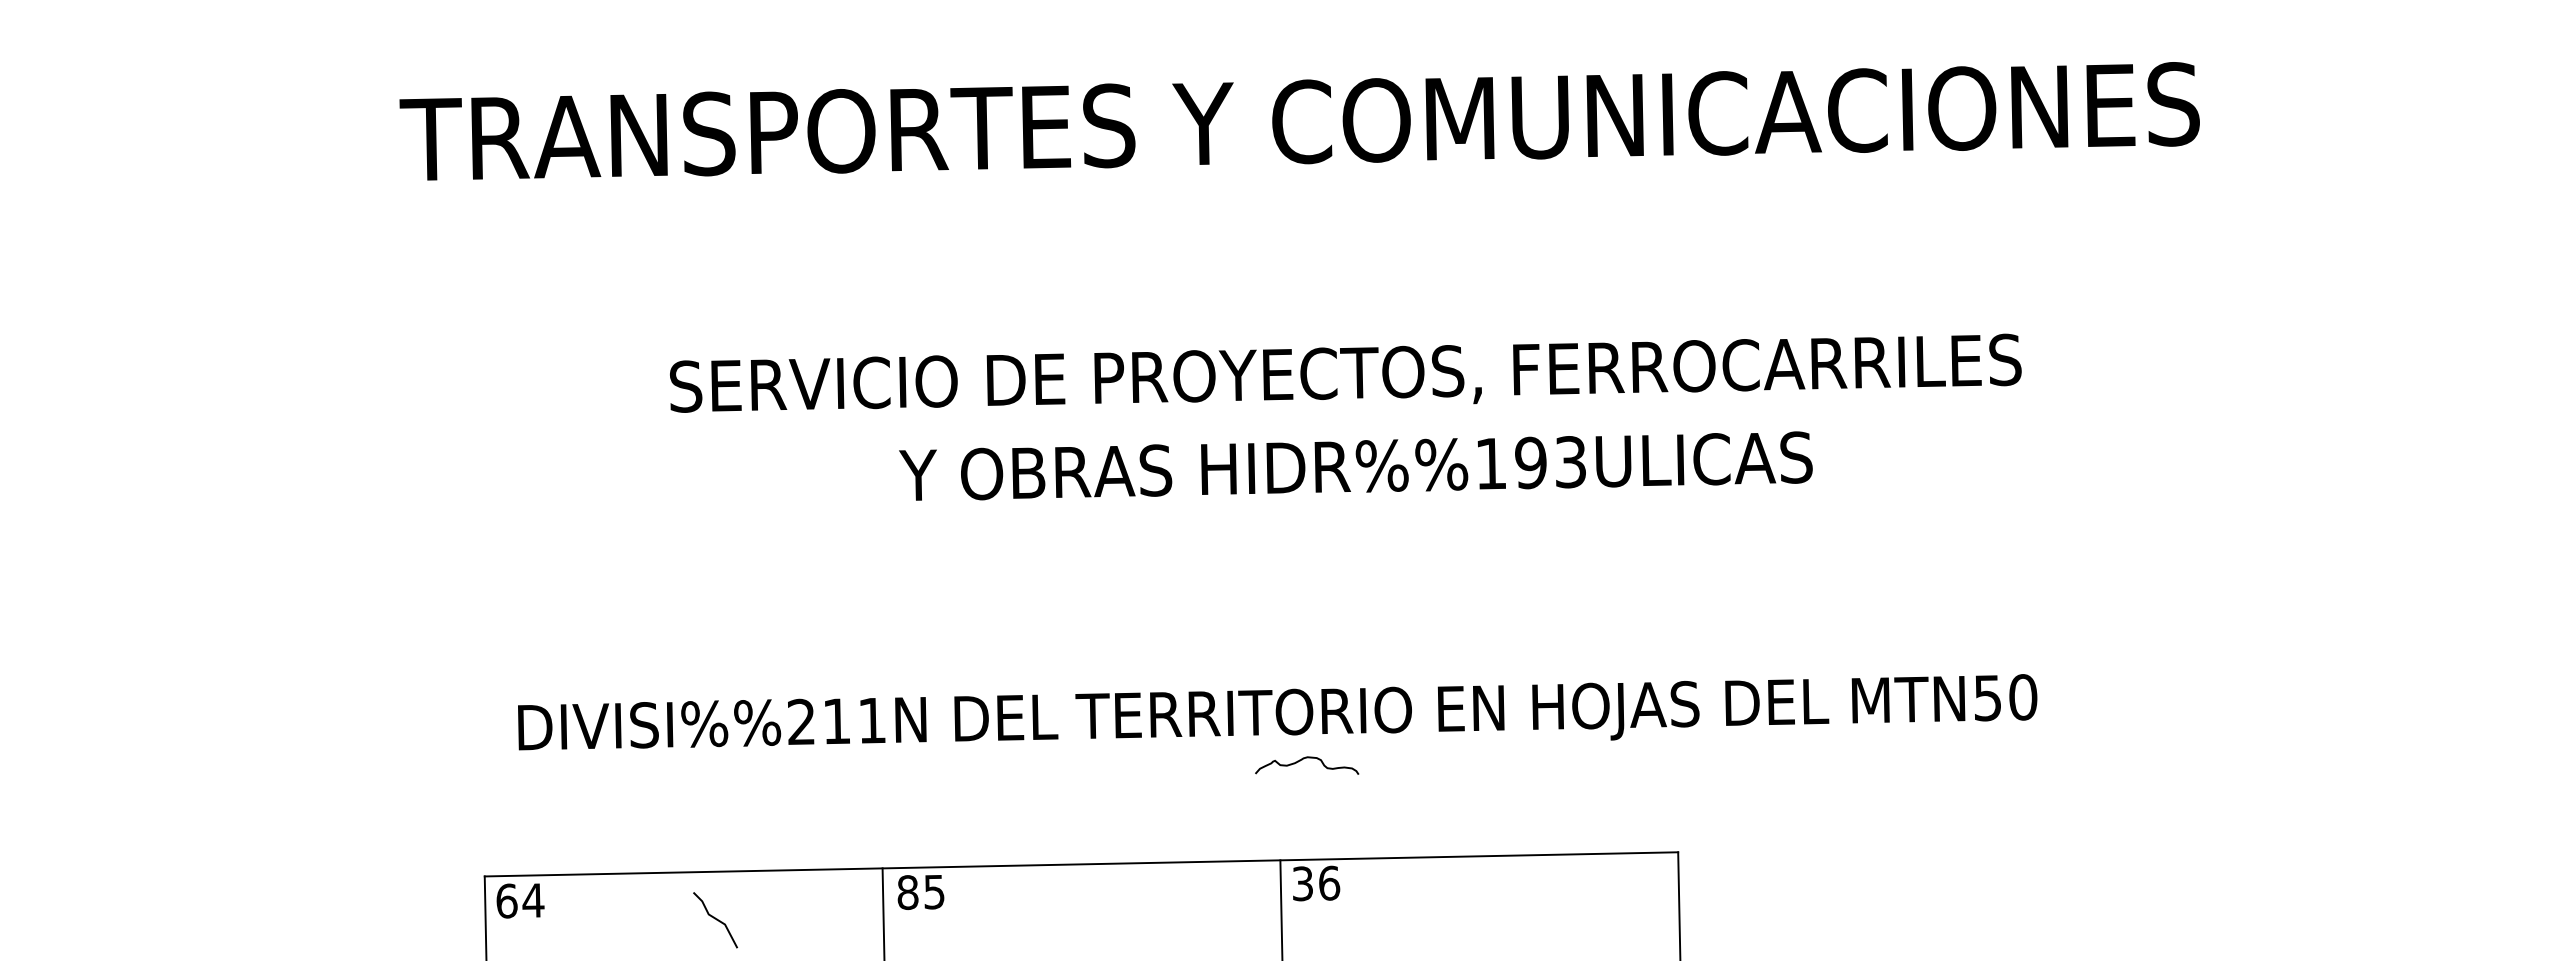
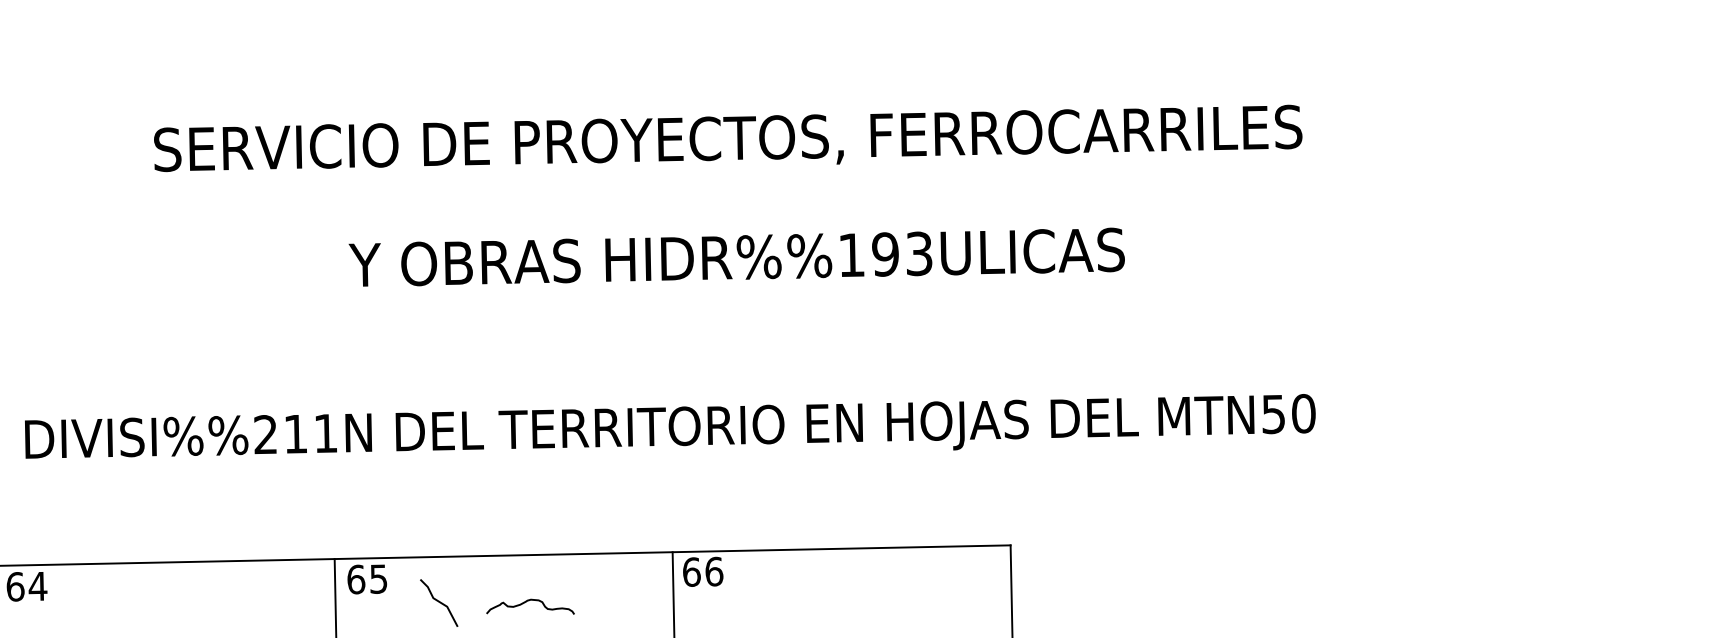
text: (1355, 465) -> (736, 256), moved
curve: (1307, 758) -> (530, 600), moved
text: (1302, 883) -> (691, 571), 36 -> 66
text: (907, 892) -> (355, 579), 85 -> 65
line: (715, 919) -> (439, 602), moved

